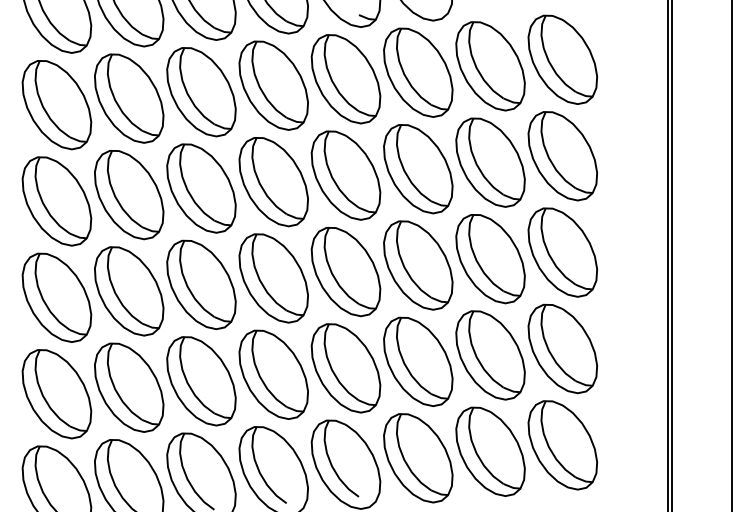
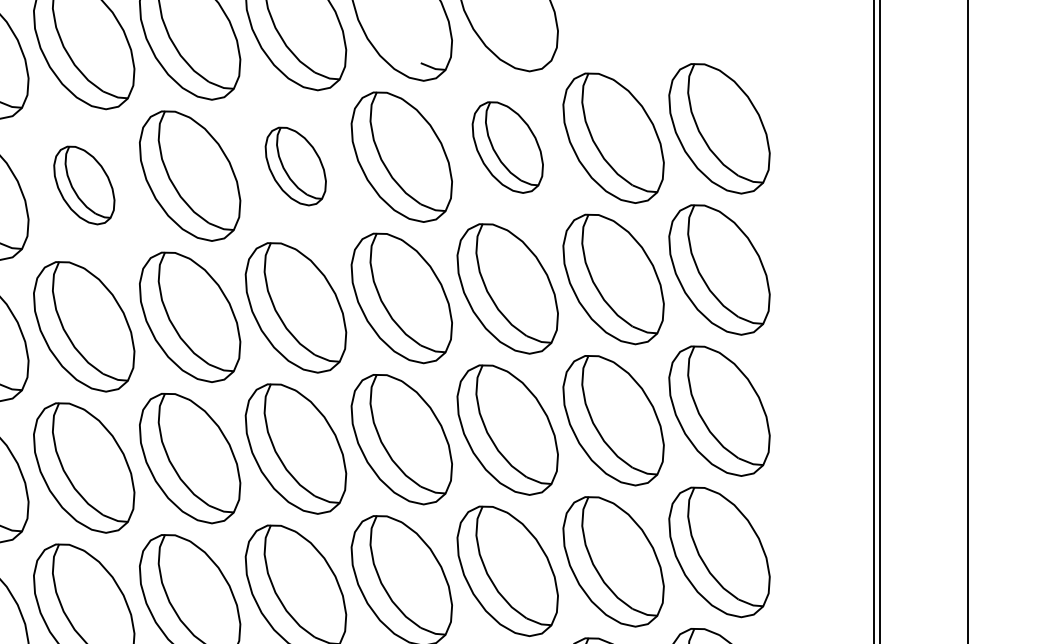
part: (418, 72) -> (508, 147), size x0.7
part: (273, 85) -> (295, 166), size x0.6
part: (129, 98) -> (84, 185), size x0.6

